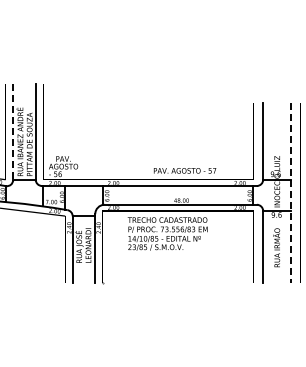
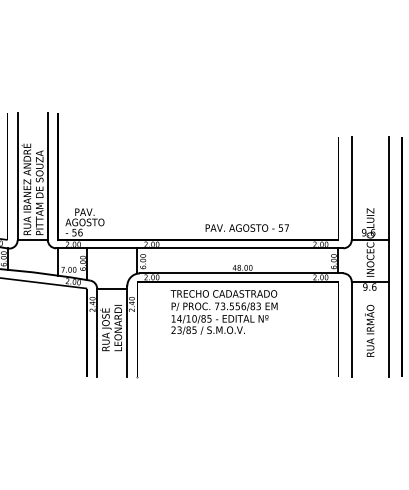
line: (13, 132) -> (18, 176), dashed -> solid
line: (291, 192) -> (389, 257), dashed -> solid

